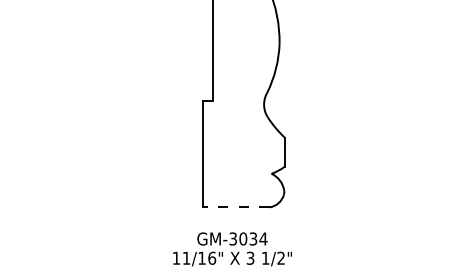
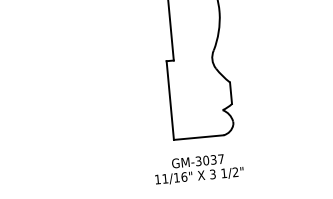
line: (235, 207) -> (198, 137), dashed -> solid
text: (263, 238) -> (221, 158), GM-3034 -> GM-3037

